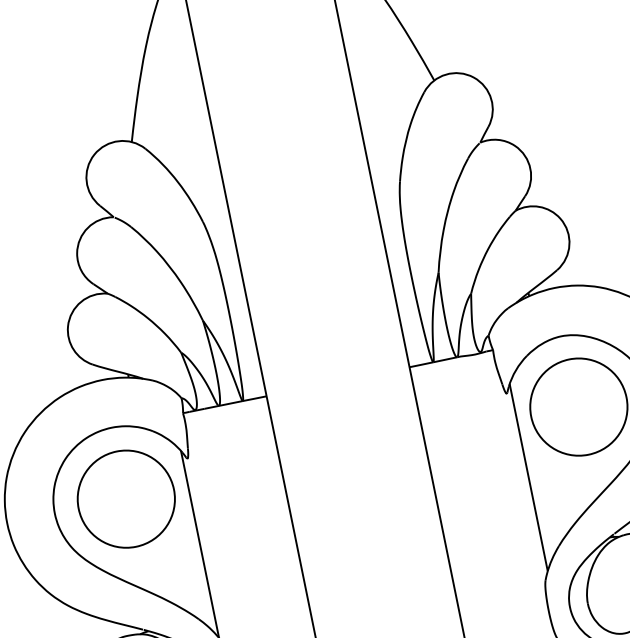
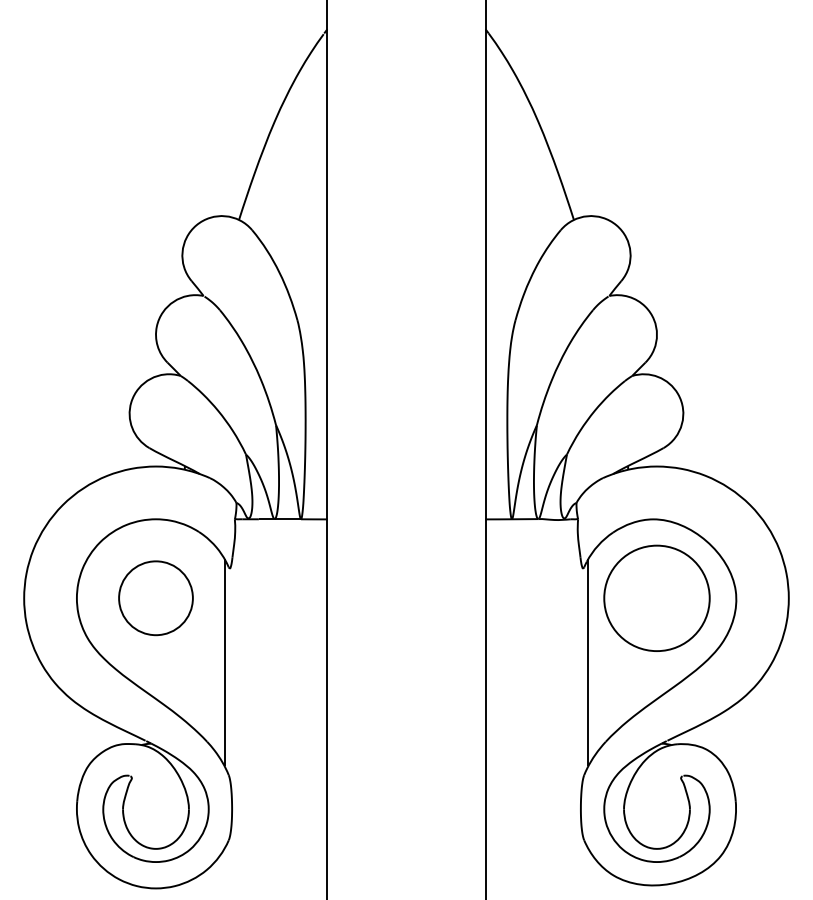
part: (125, 498) -> (155, 597), size x0.7

